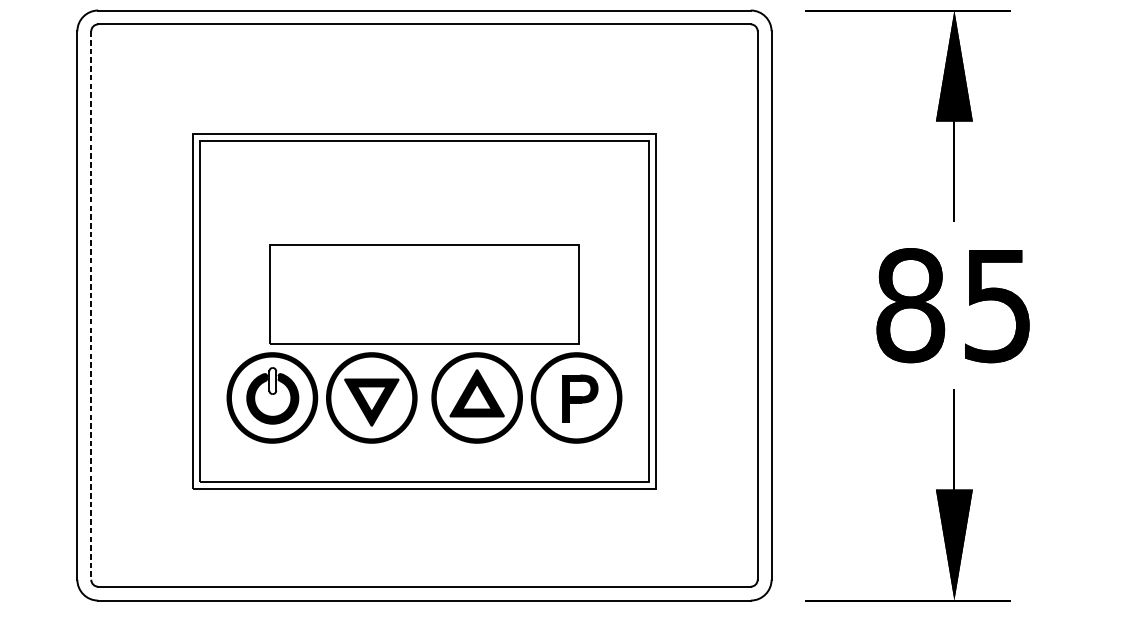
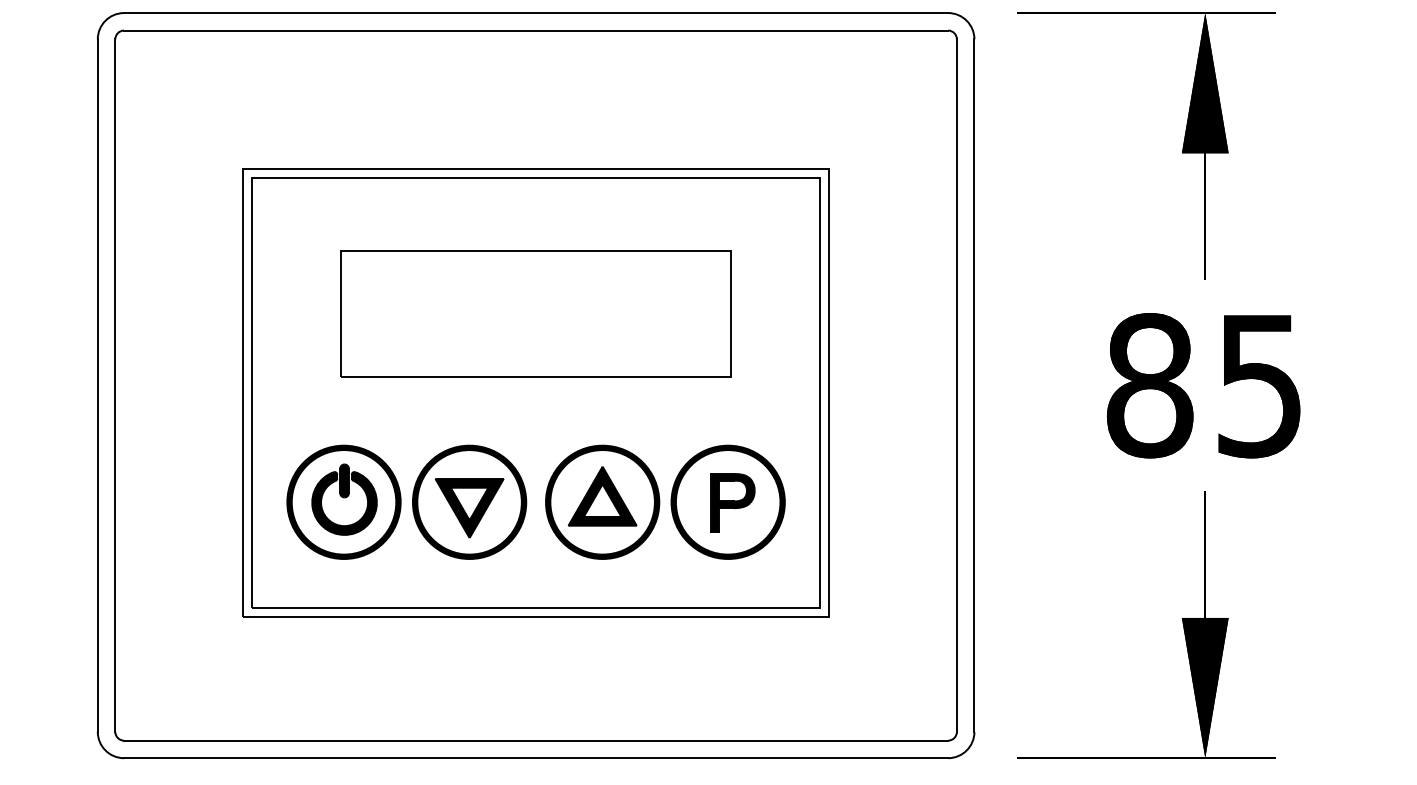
part: (424, 294) -> (535, 313), moved
line: (91, 306) -> (115, 386), dashed -> solid
fill: (272, 380) -> (344, 480), added

